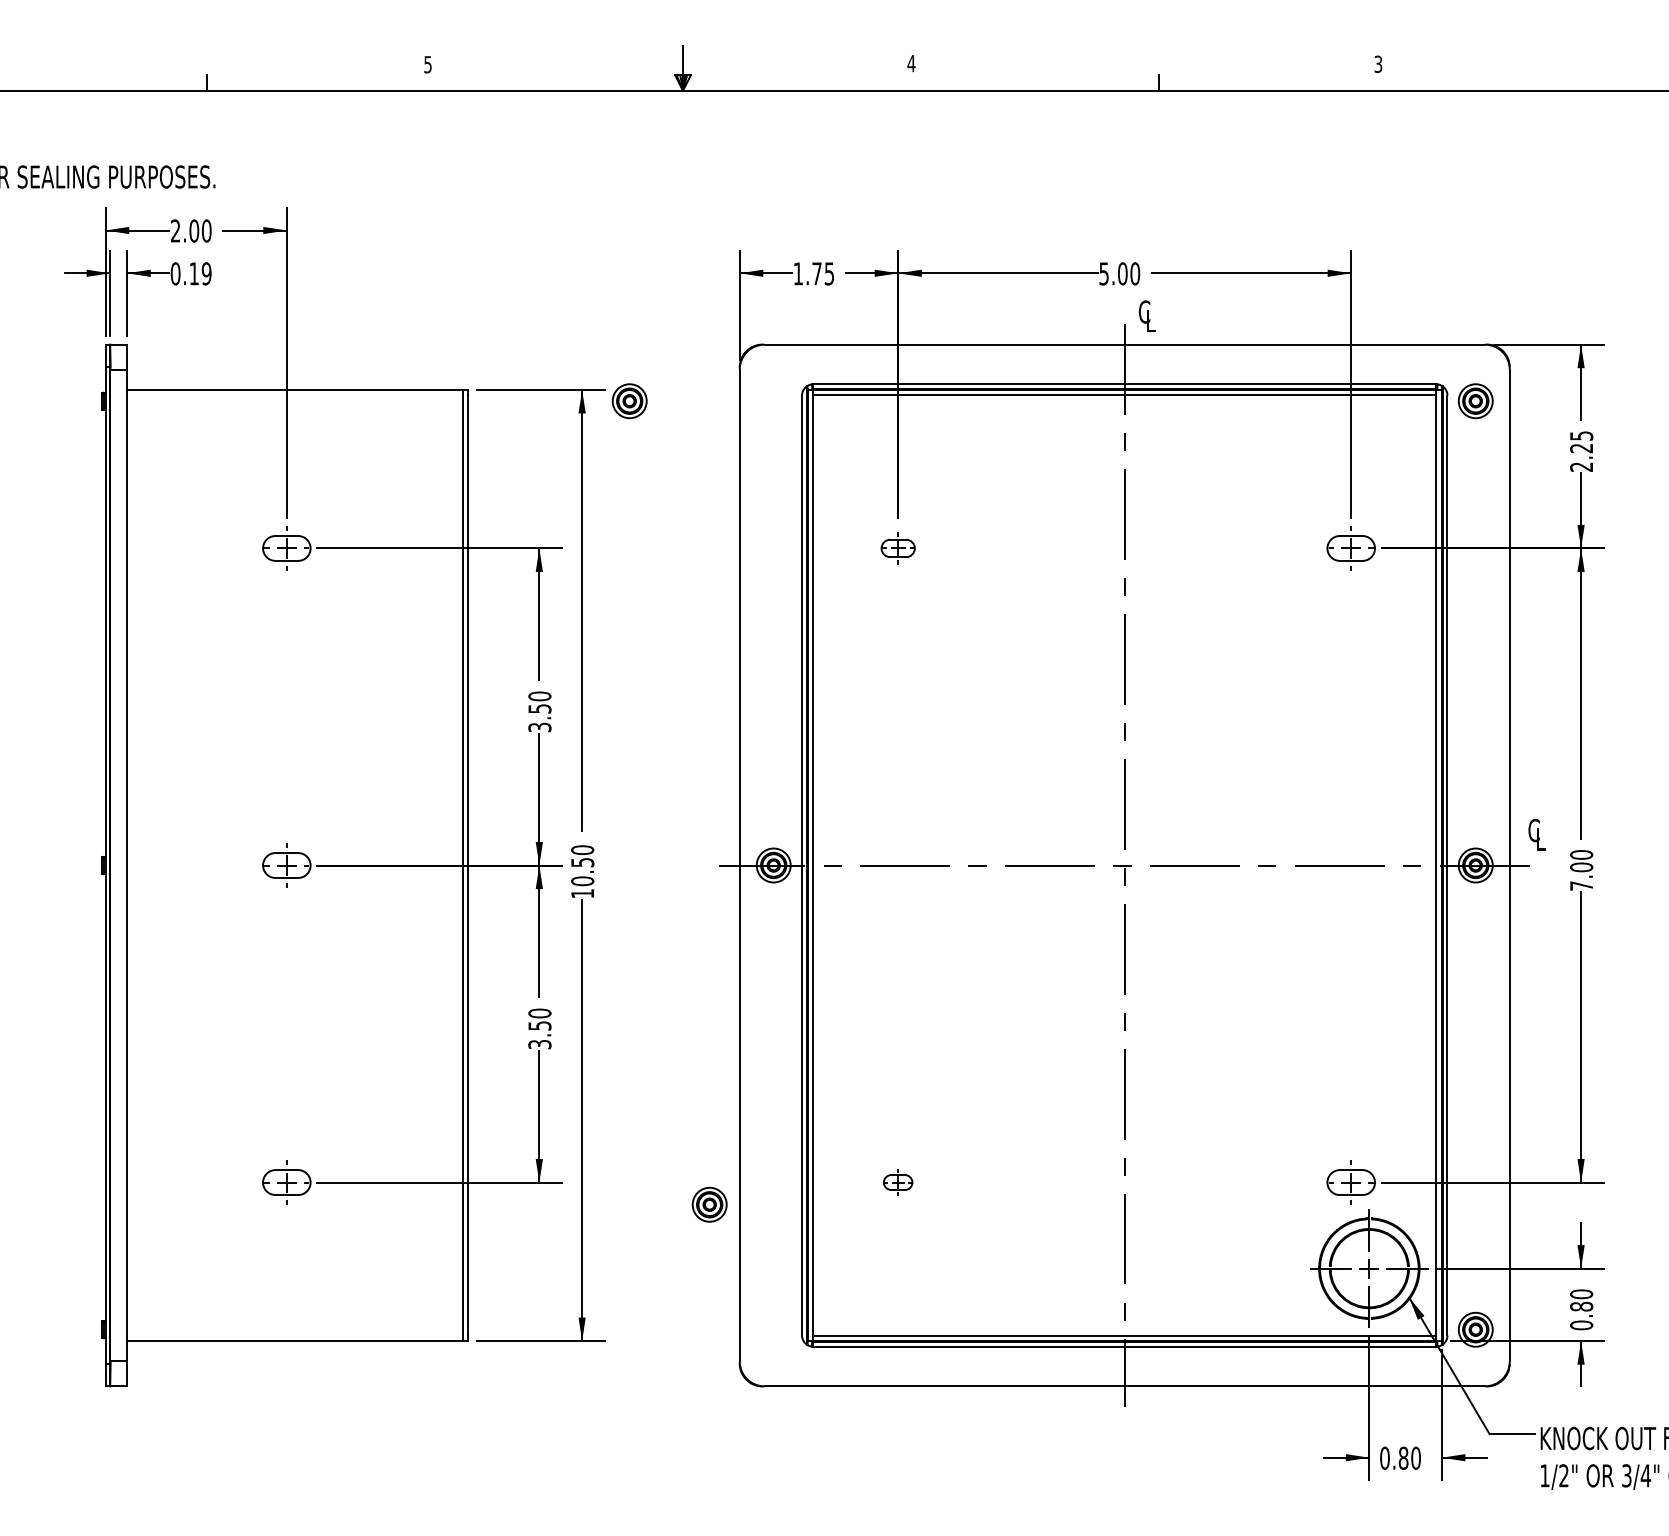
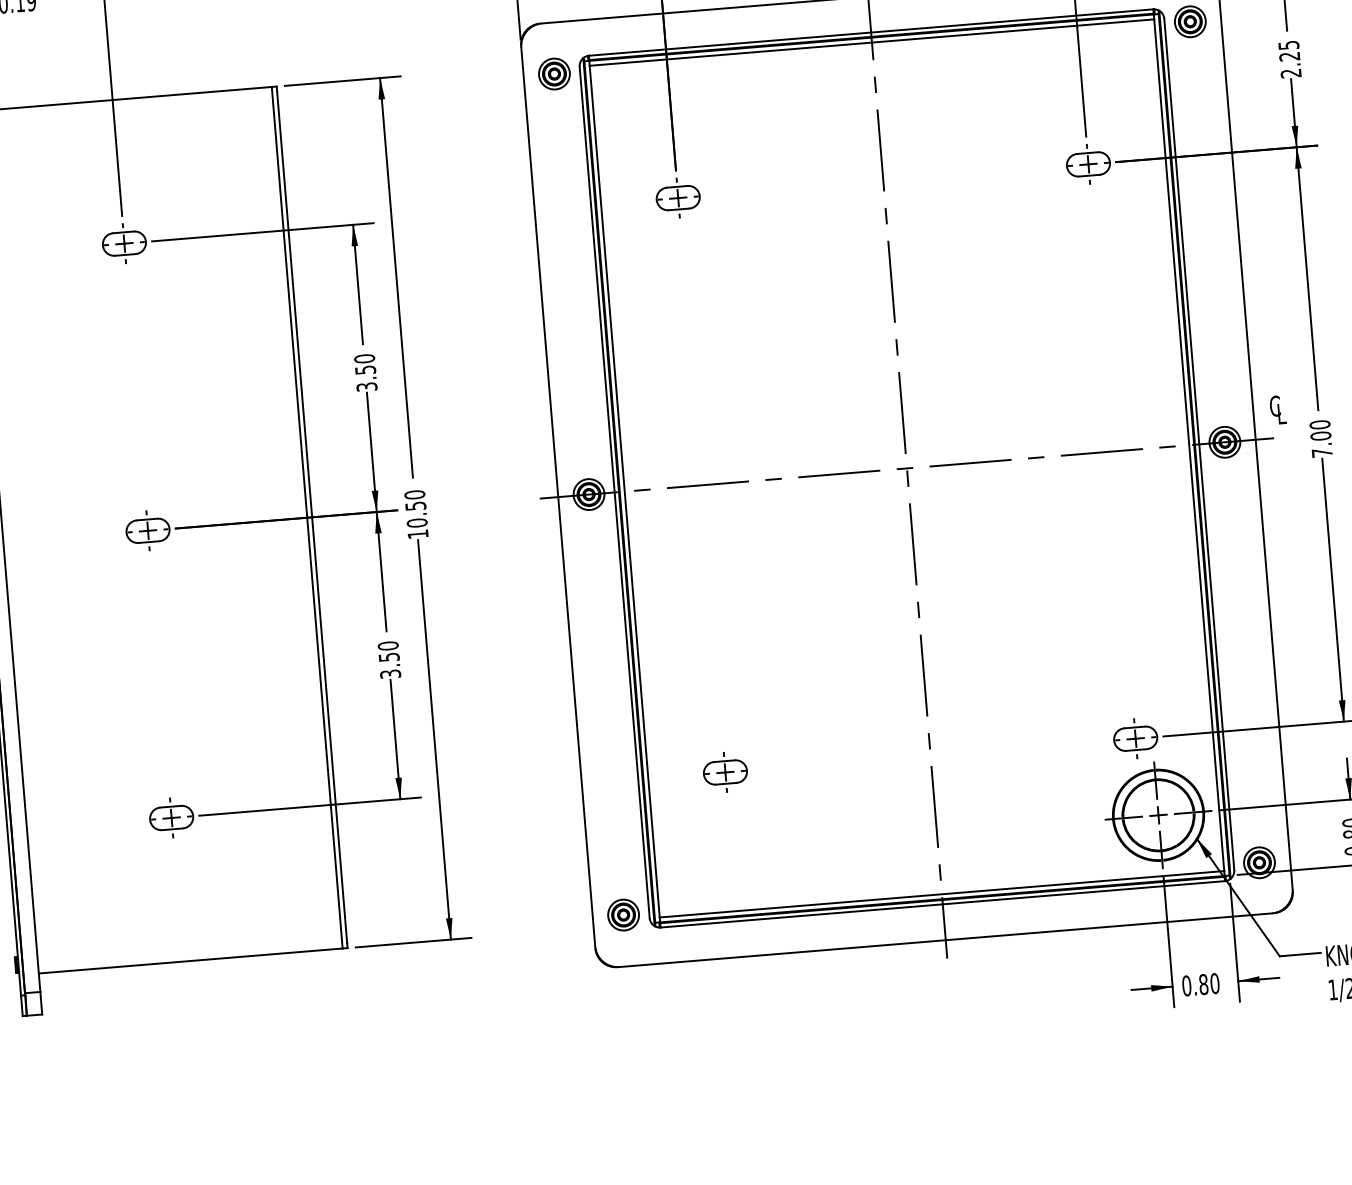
part: (629, 401) -> (554, 74), moved
part: (897, 548) -> (677, 198), size x1.43
part: (897, 1182) -> (724, 772), size x1.67
part: (709, 1204) -> (623, 914), moved

